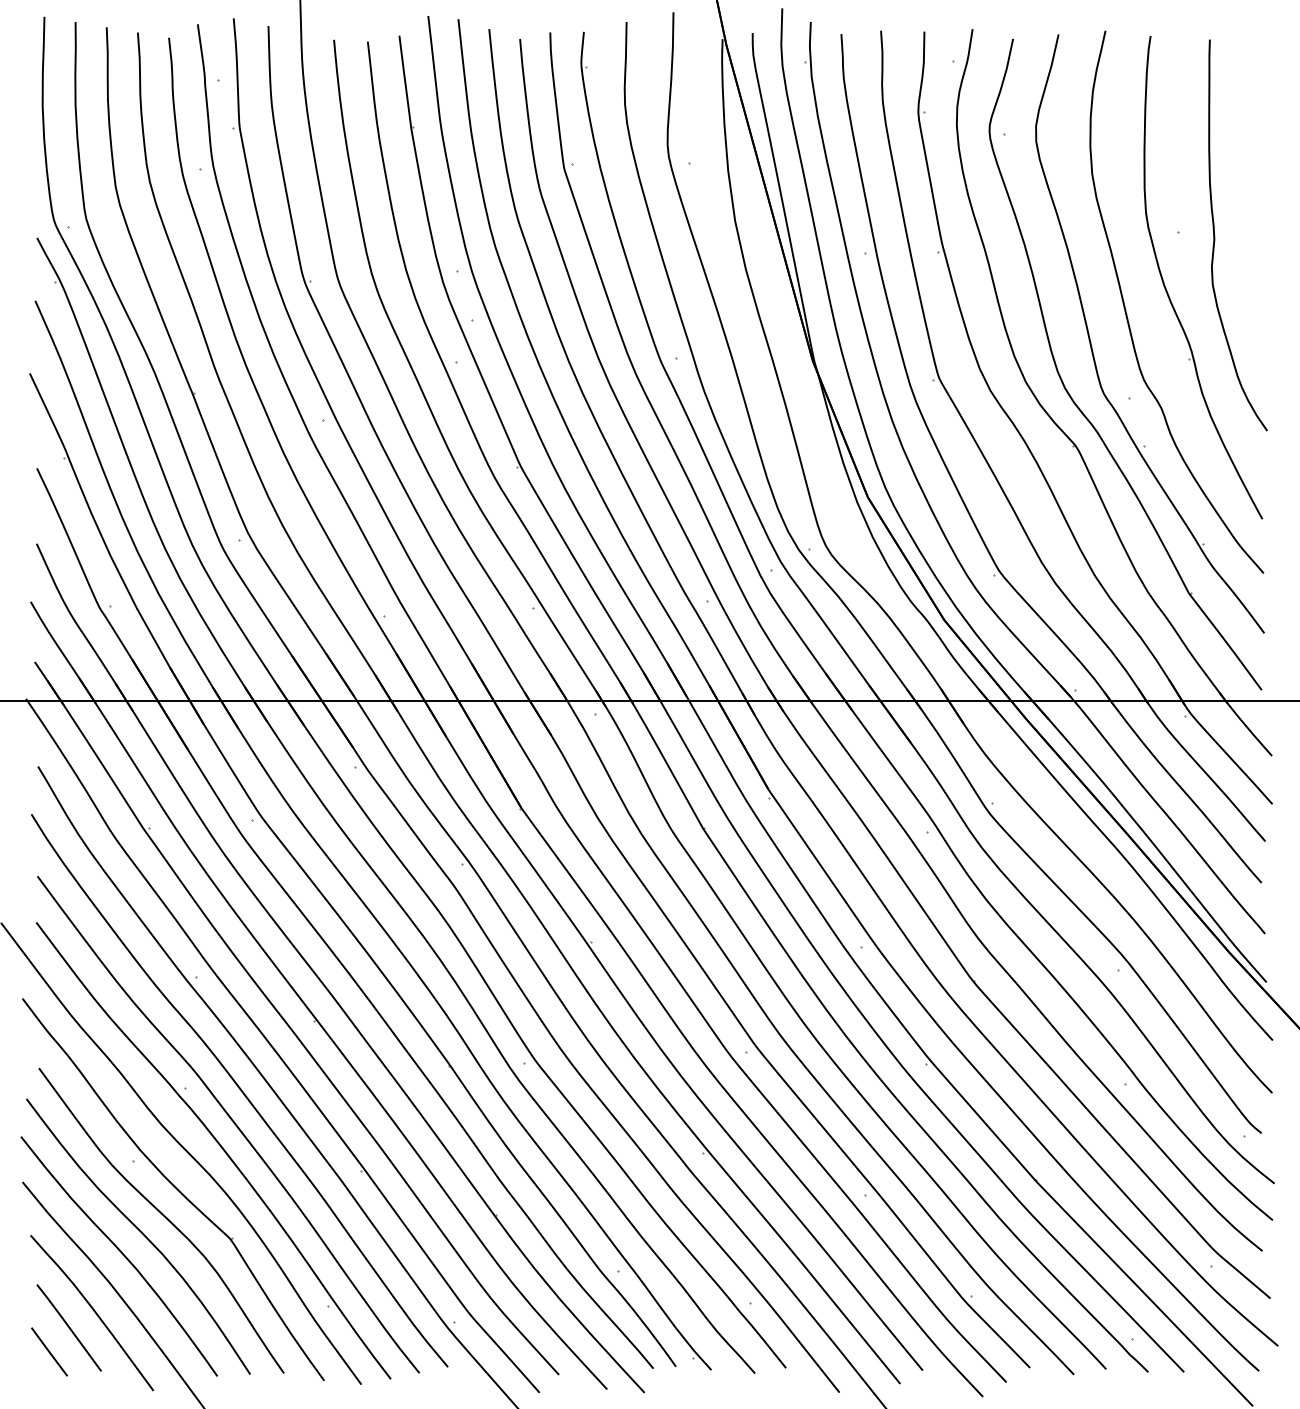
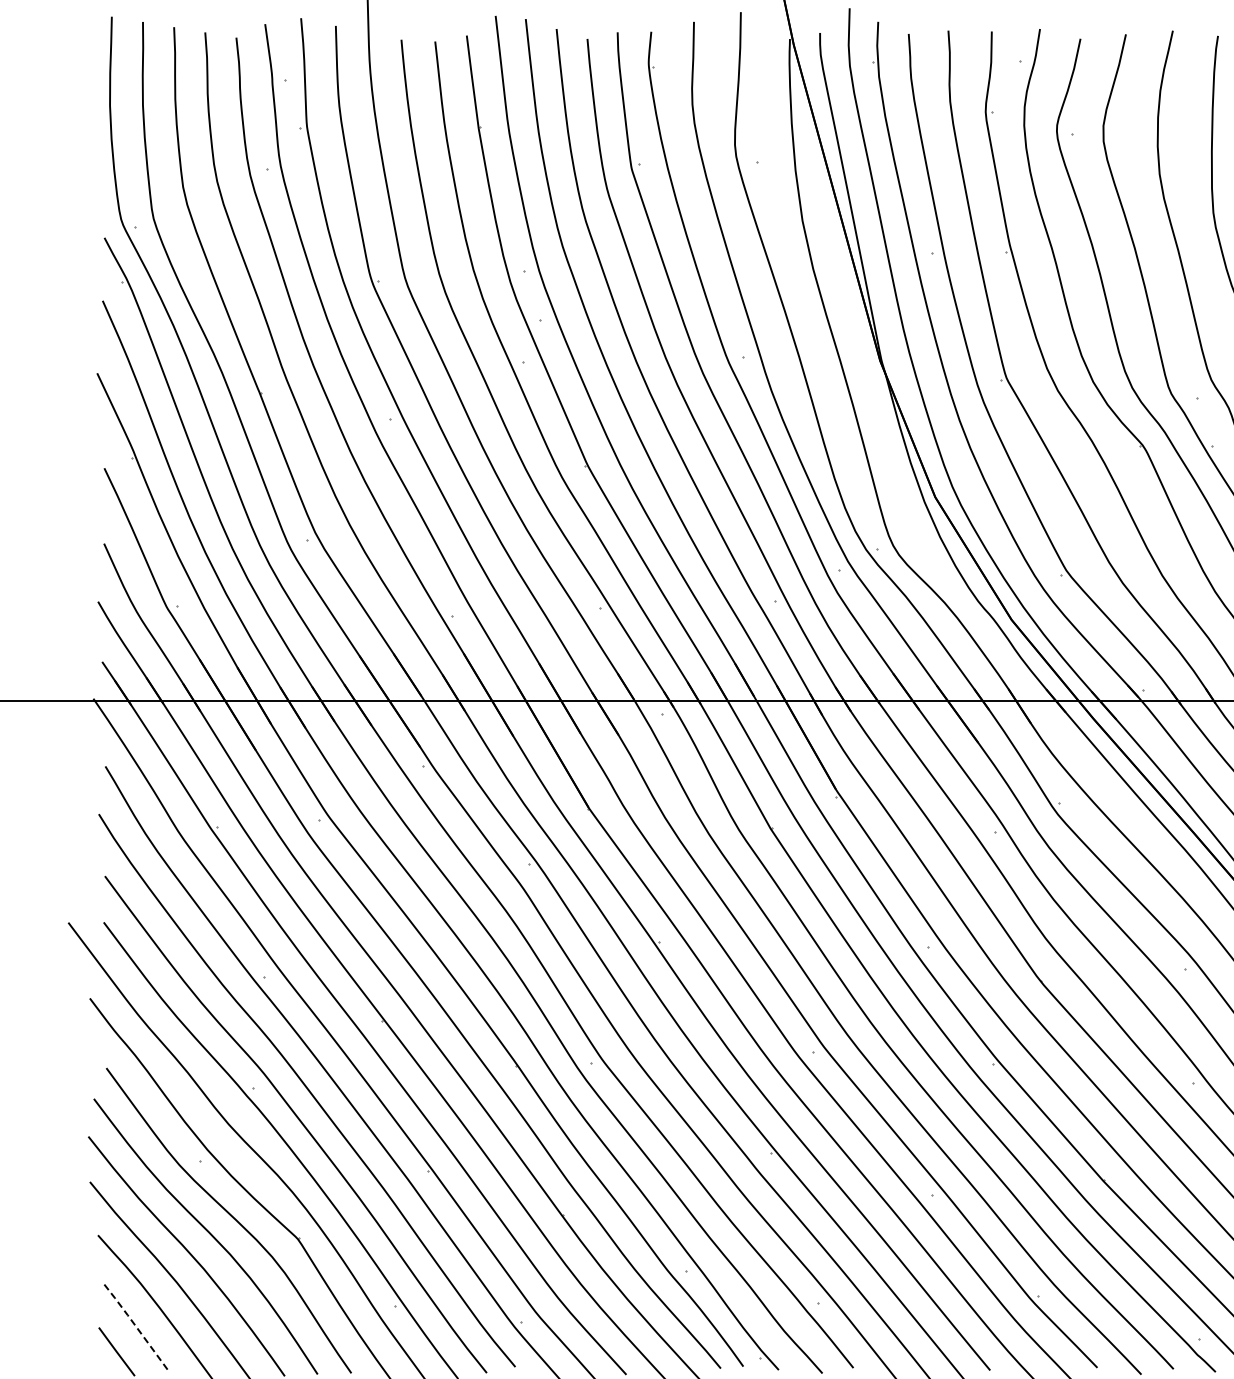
line: (68, 1326) -> (135, 1326), solid -> dashed

